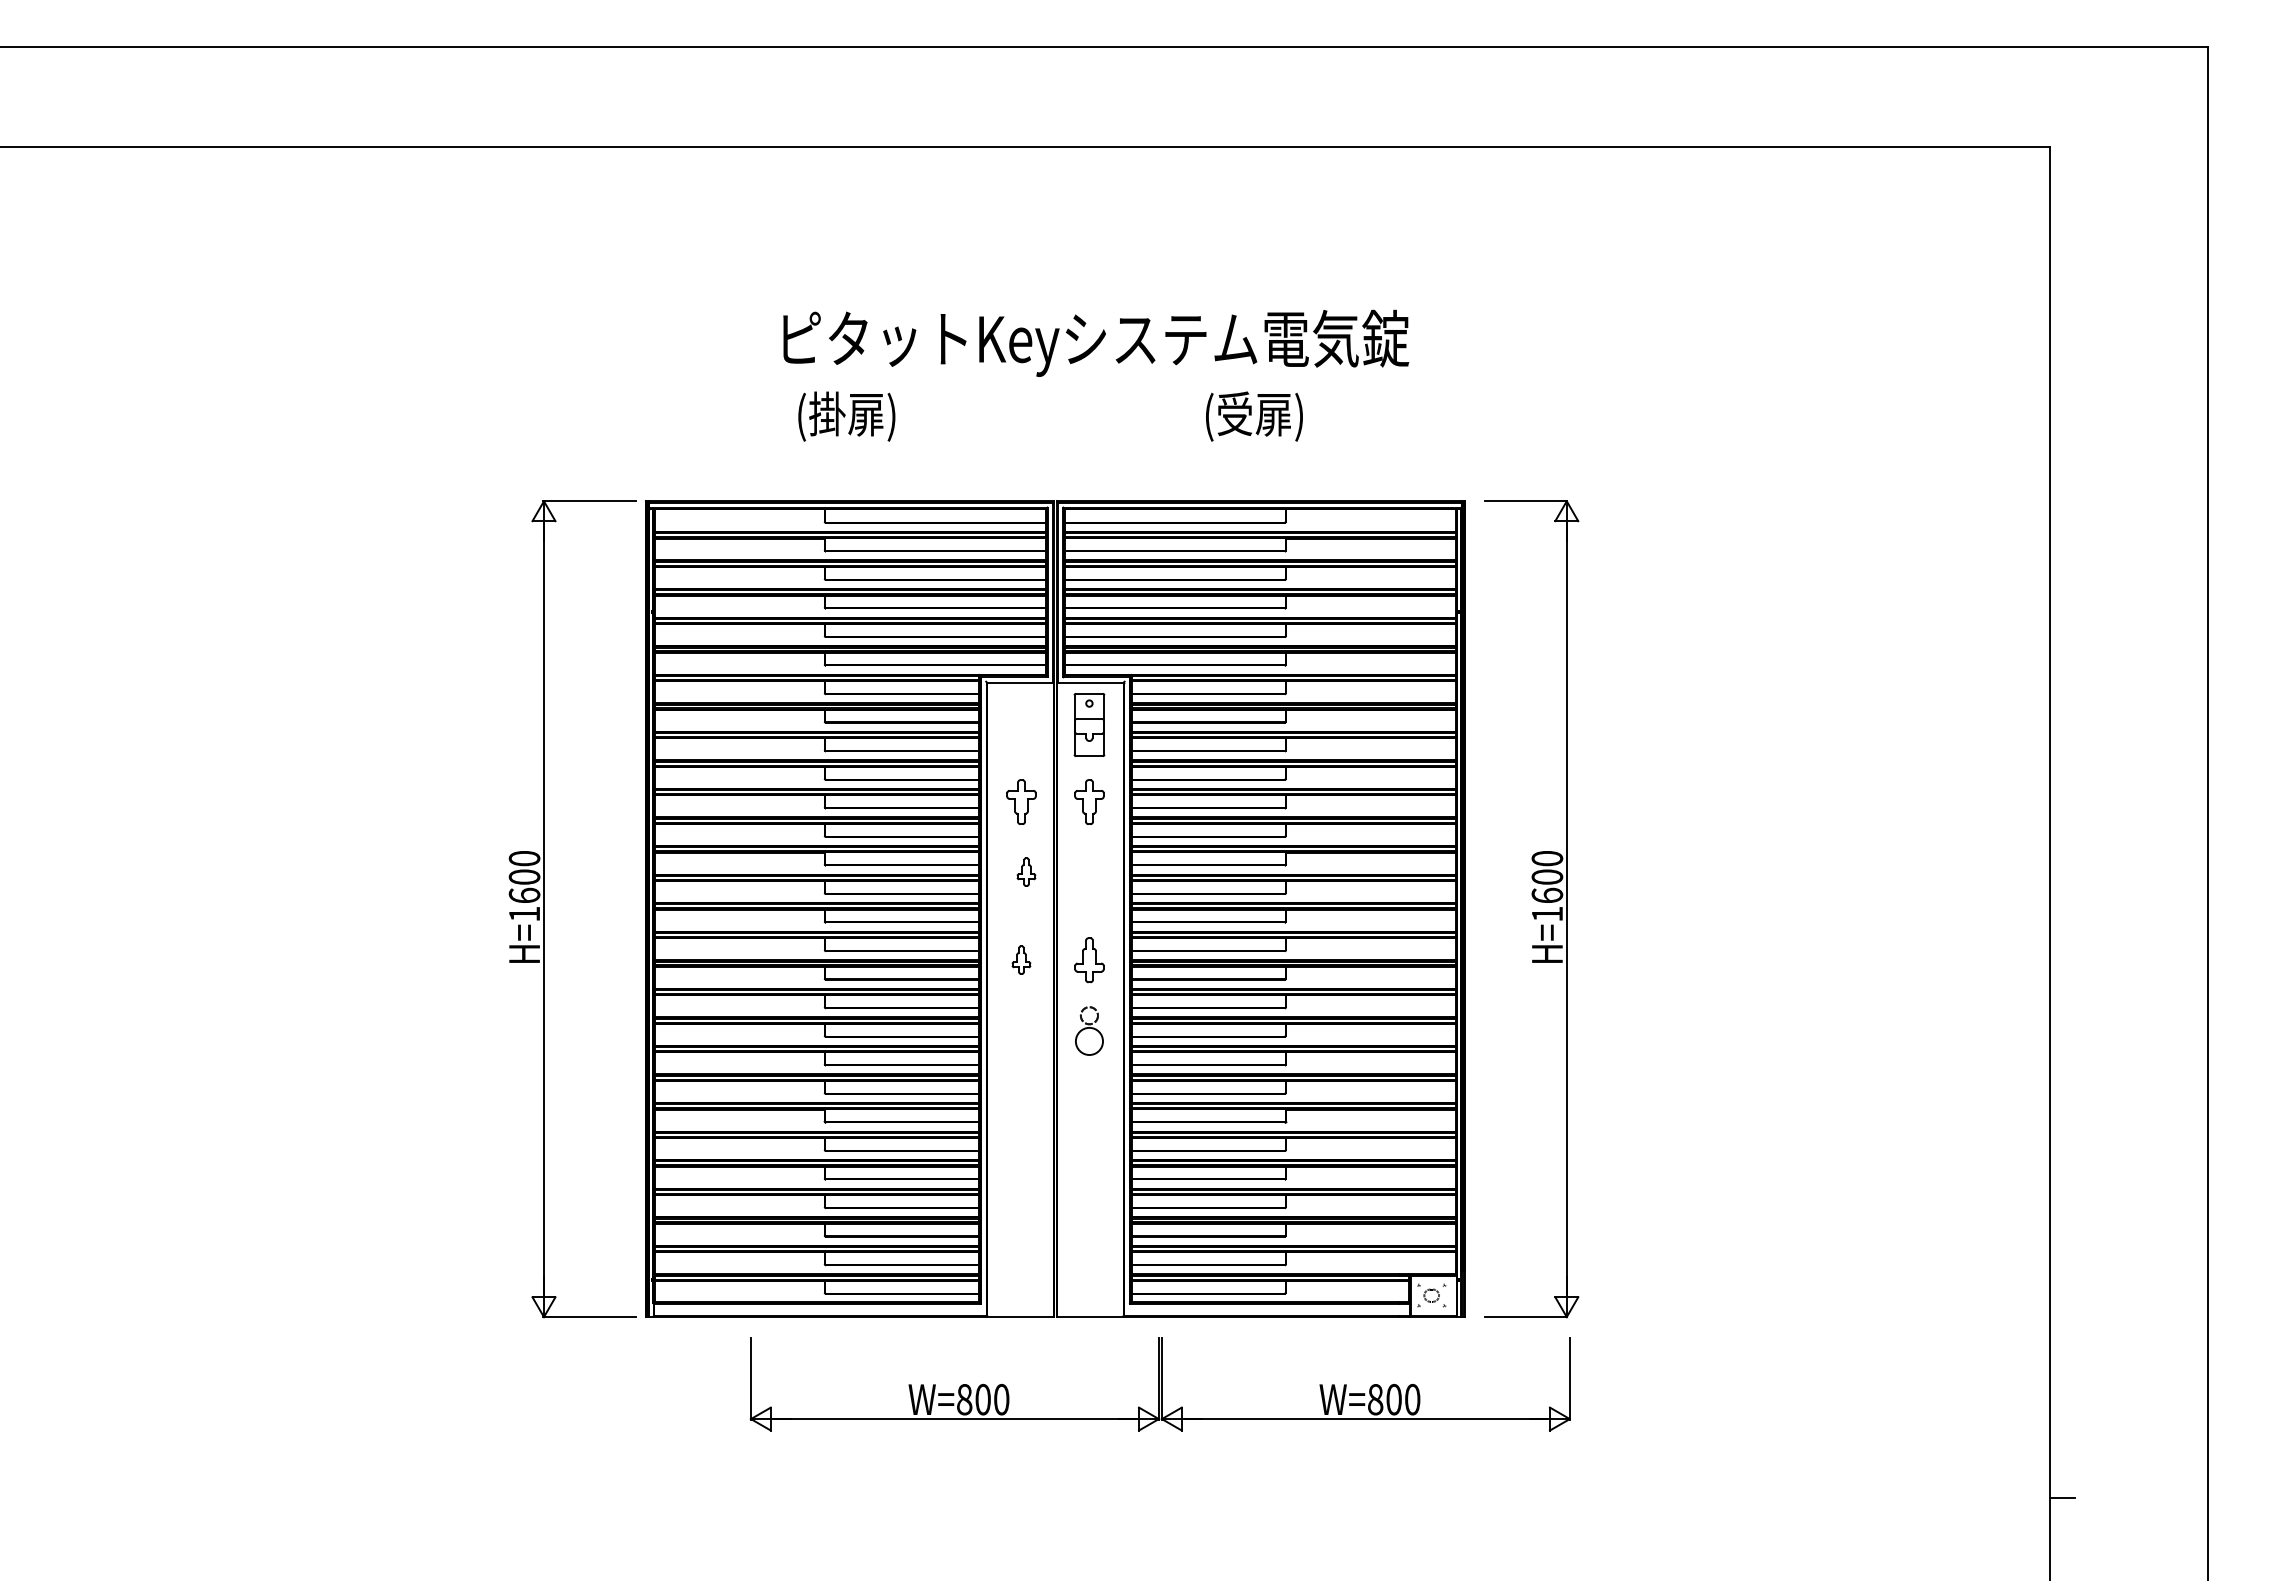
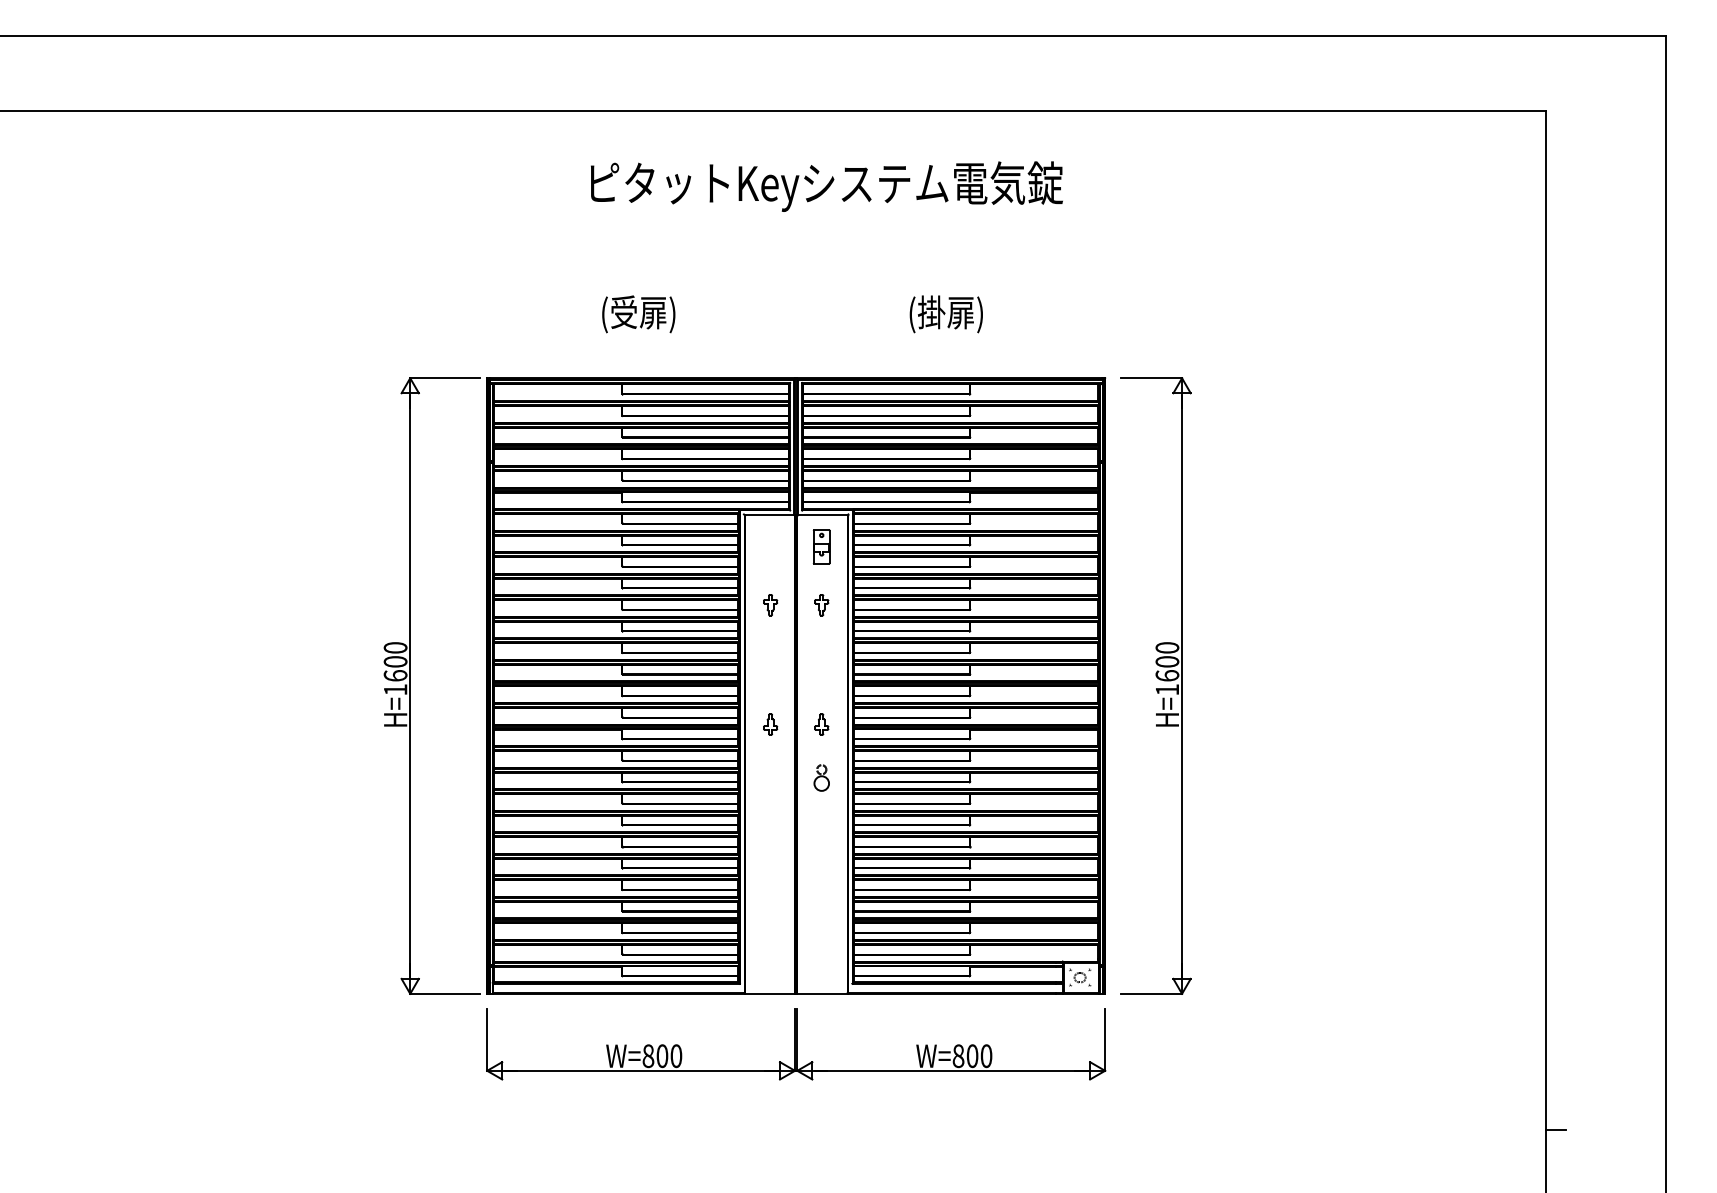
text: (1096, 342) -> (827, 185), moved
text: (827, 413) -> (624, 312), (掛扉) -> (受扉)
text: (1234, 413) -> (931, 312), (受扉) -> (掛扉)
part: (1088, 724) -> (821, 546), size x0.71
part: (1021, 801) -> (770, 604), size x0.62
part: (1088, 801) -> (821, 604), size x0.62
part: (1026, 871) -> (774, 657), removed
part: (1088, 959) -> (821, 724), size x0.62
part: (1088, 1030) -> (821, 777), size x0.71
part: (1159, 1384) -> (795, 1044), moved

